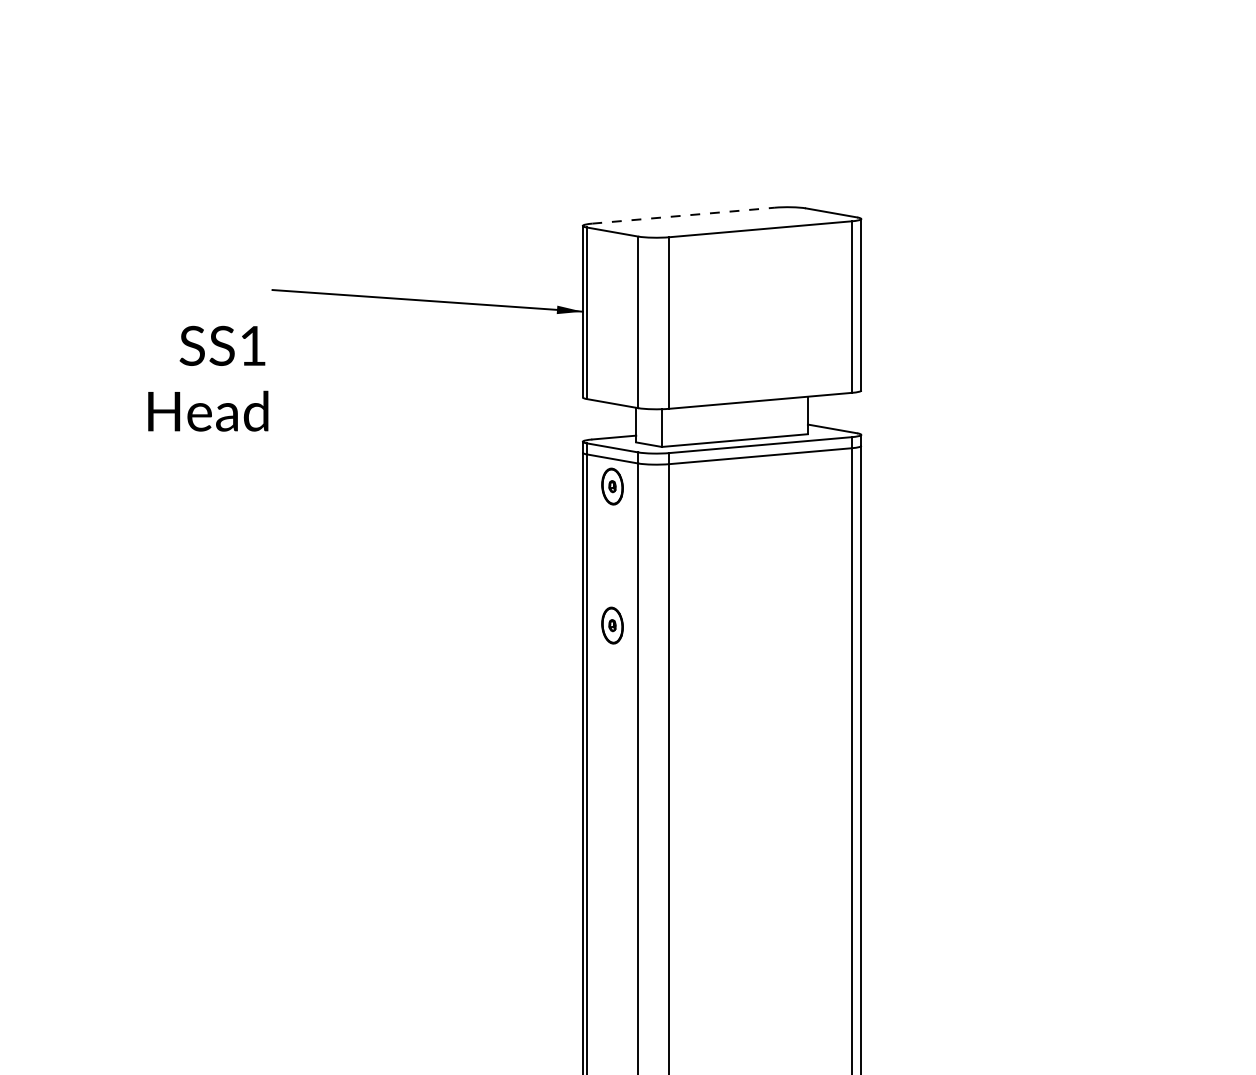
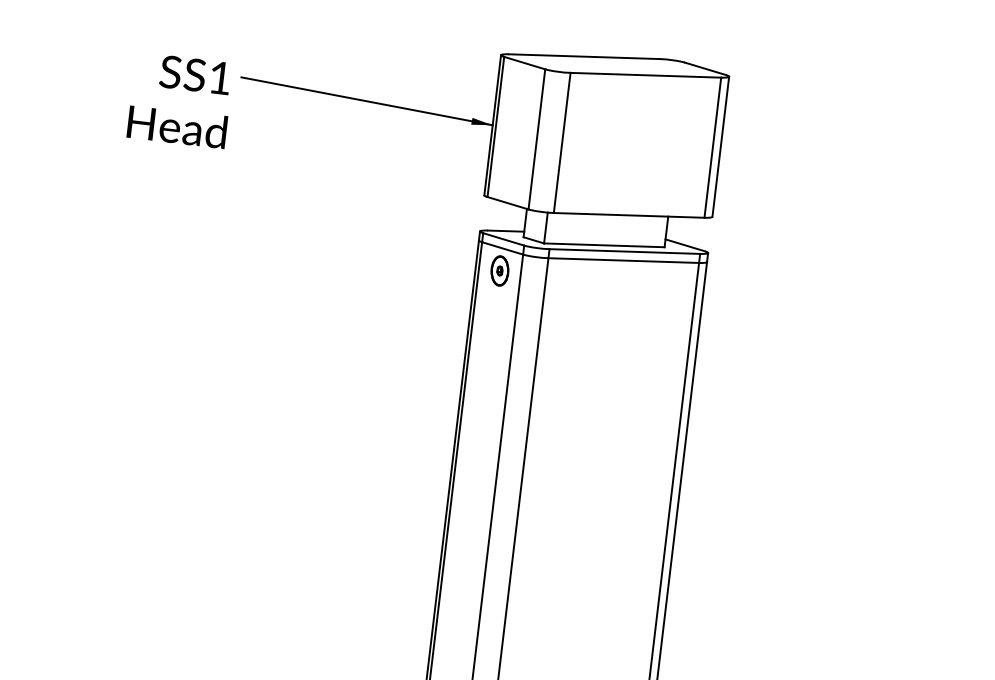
line: (683, 215) -> (584, 56), dashed -> solid
text: (208, 378) -> (180, 100), moved
part: (612, 625) -> (486, 384), removed

